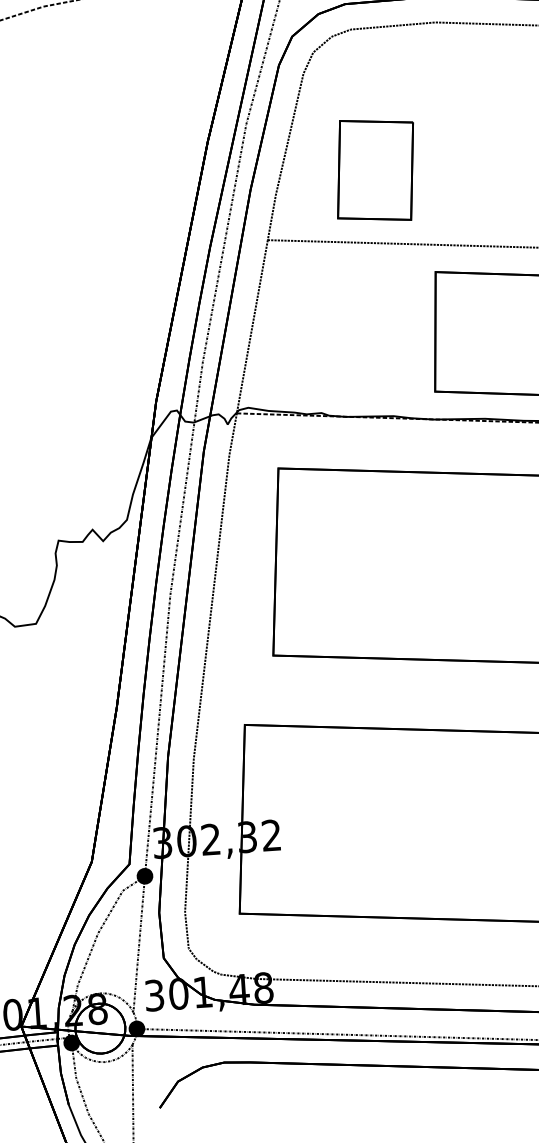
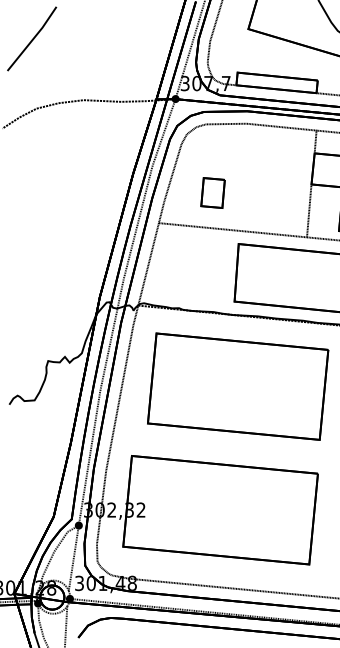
part: (374, 169) -> (212, 192), size x0.6

